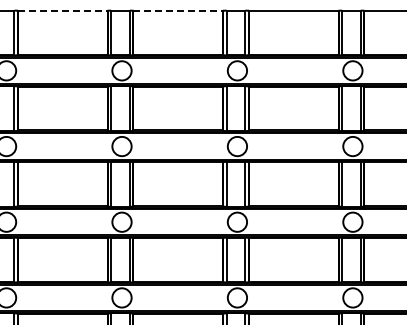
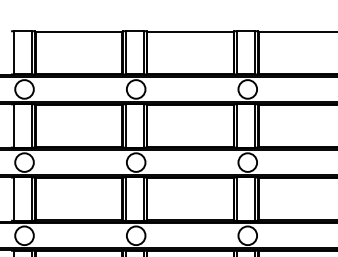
line: (62, 11) -> (78, 32), dashed -> solid
line: (178, 11) -> (190, 32), dashed -> solid

